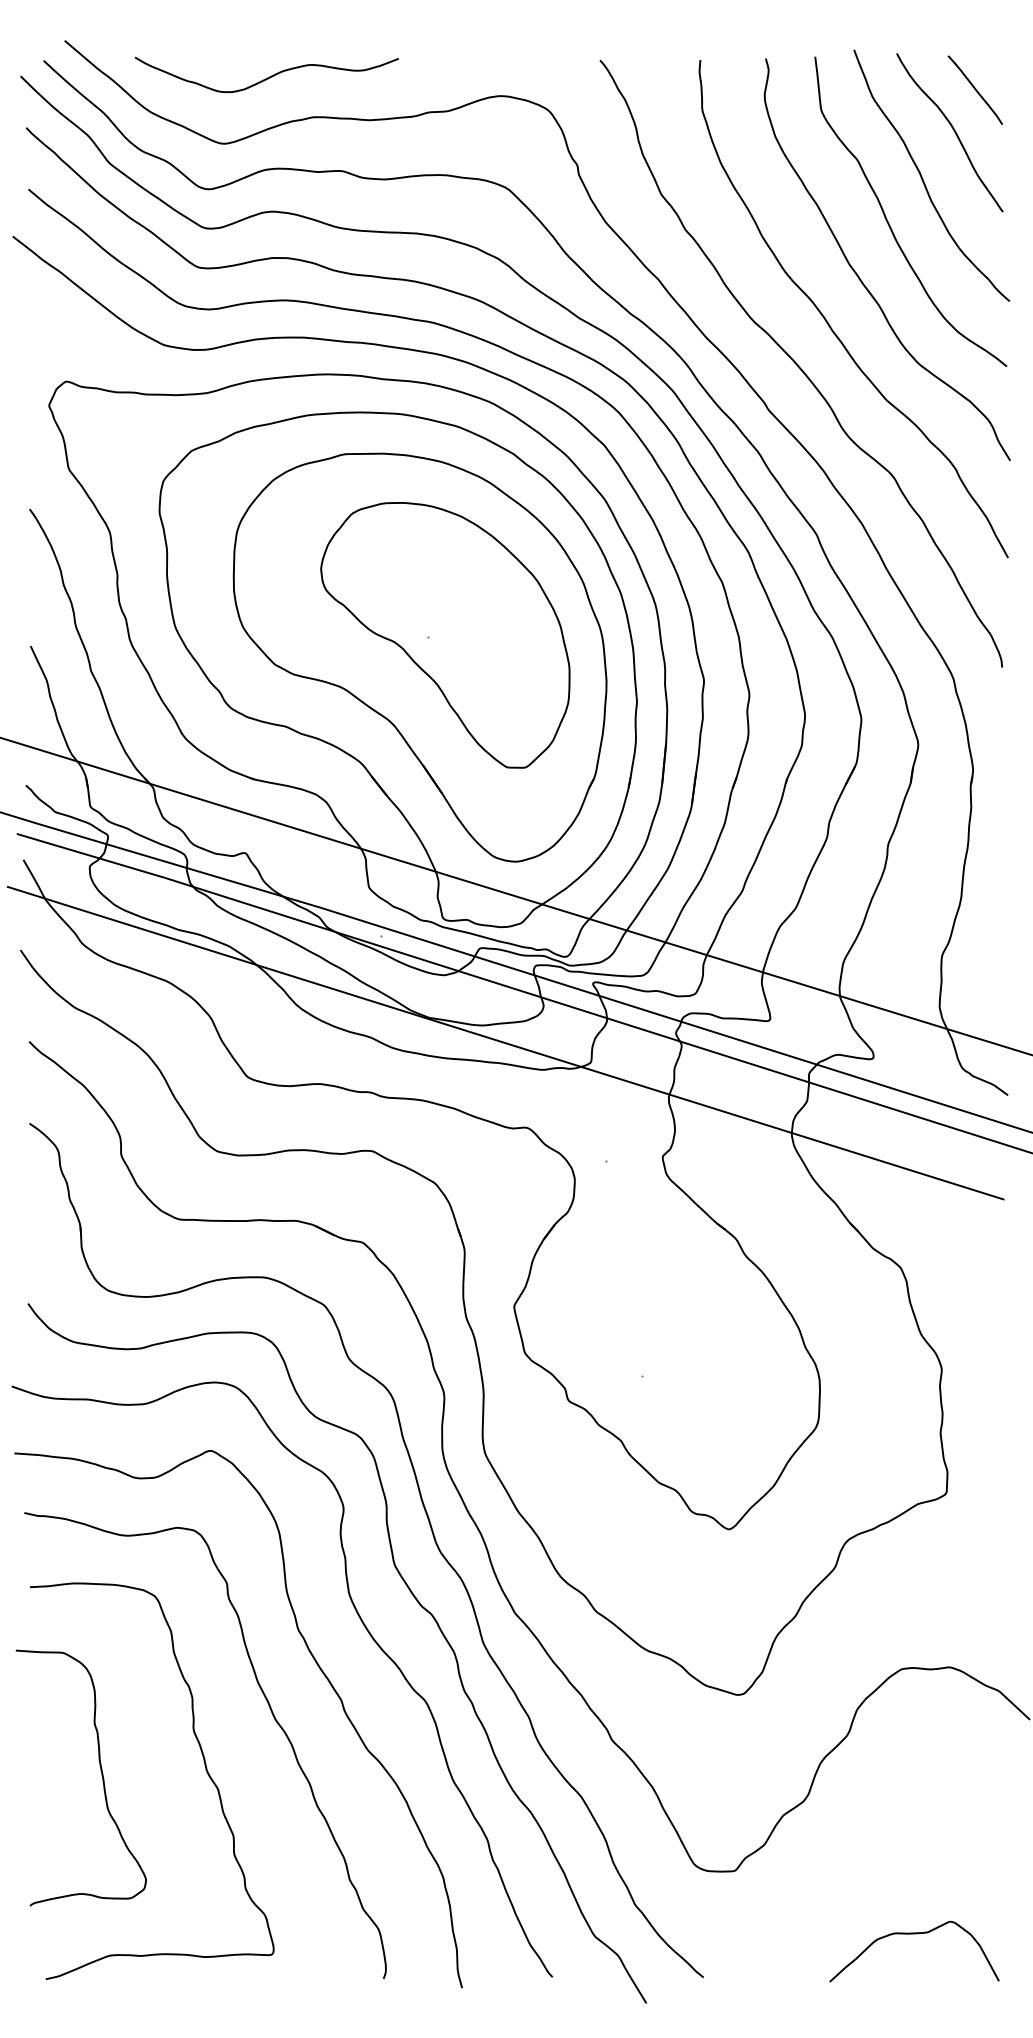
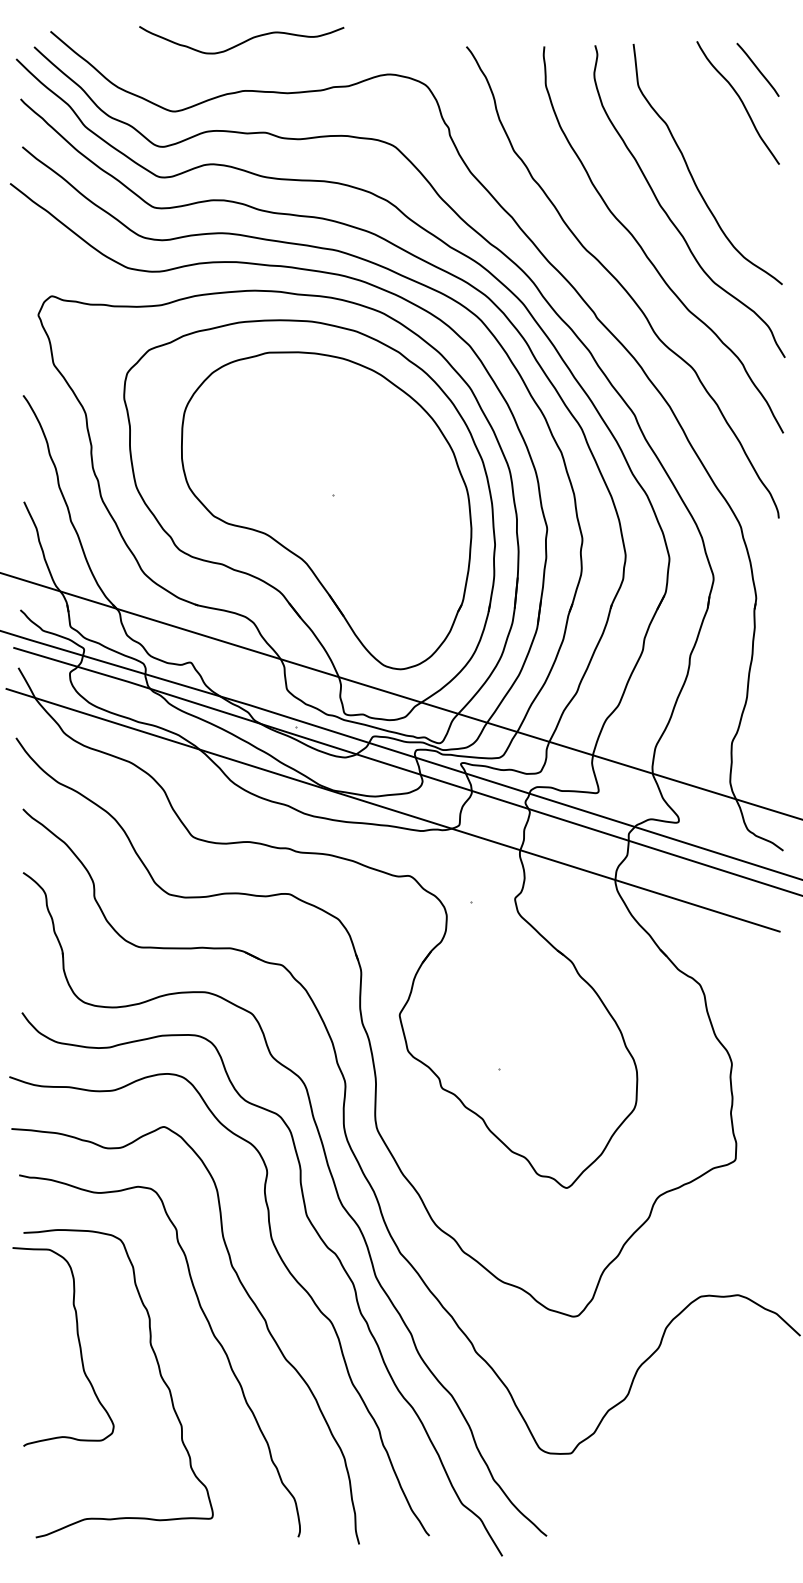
curve: (267, 77) -> (242, 42), moved
curve: (923, 178) -> (717, 138), removed
part: (445, 635) -> (346, 493), removed
curve: (101, 1776) -> (79, 1345), moved
curve: (914, 1934) -> (710, 1502), removed

